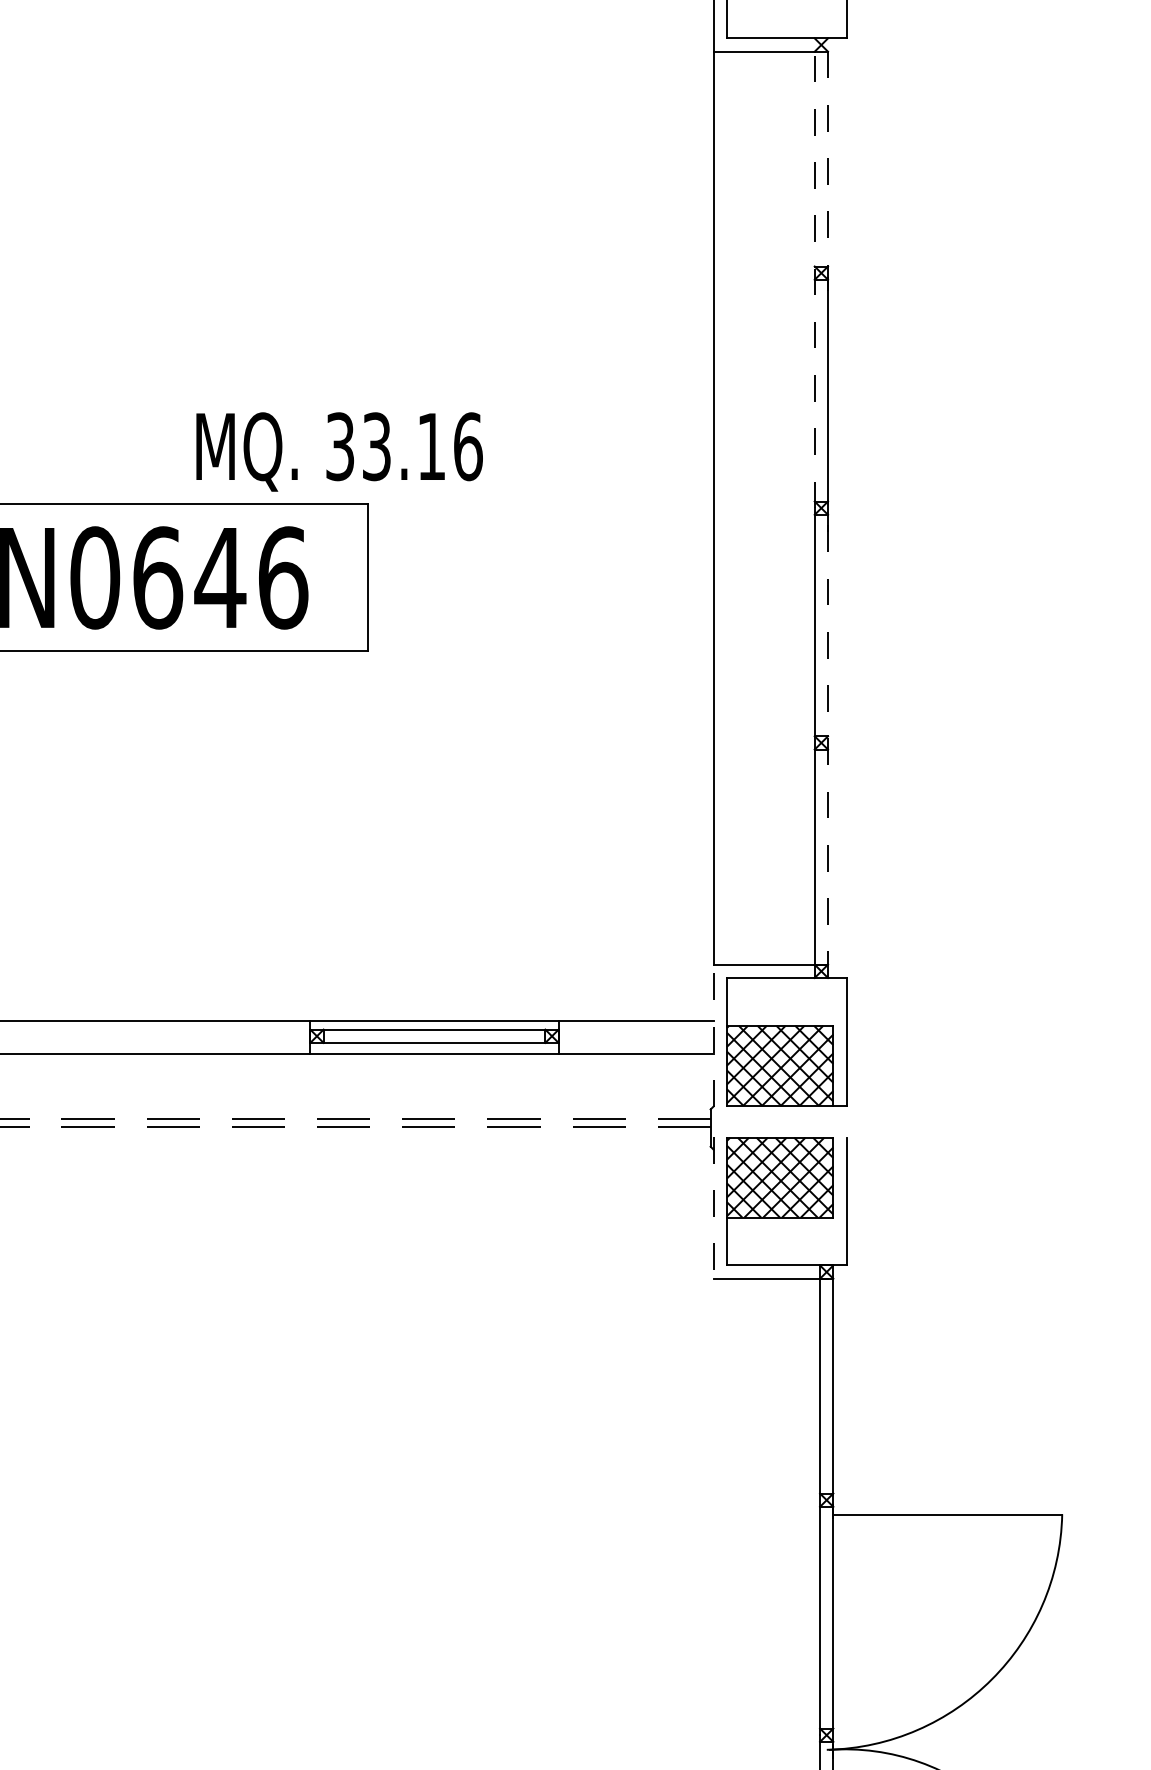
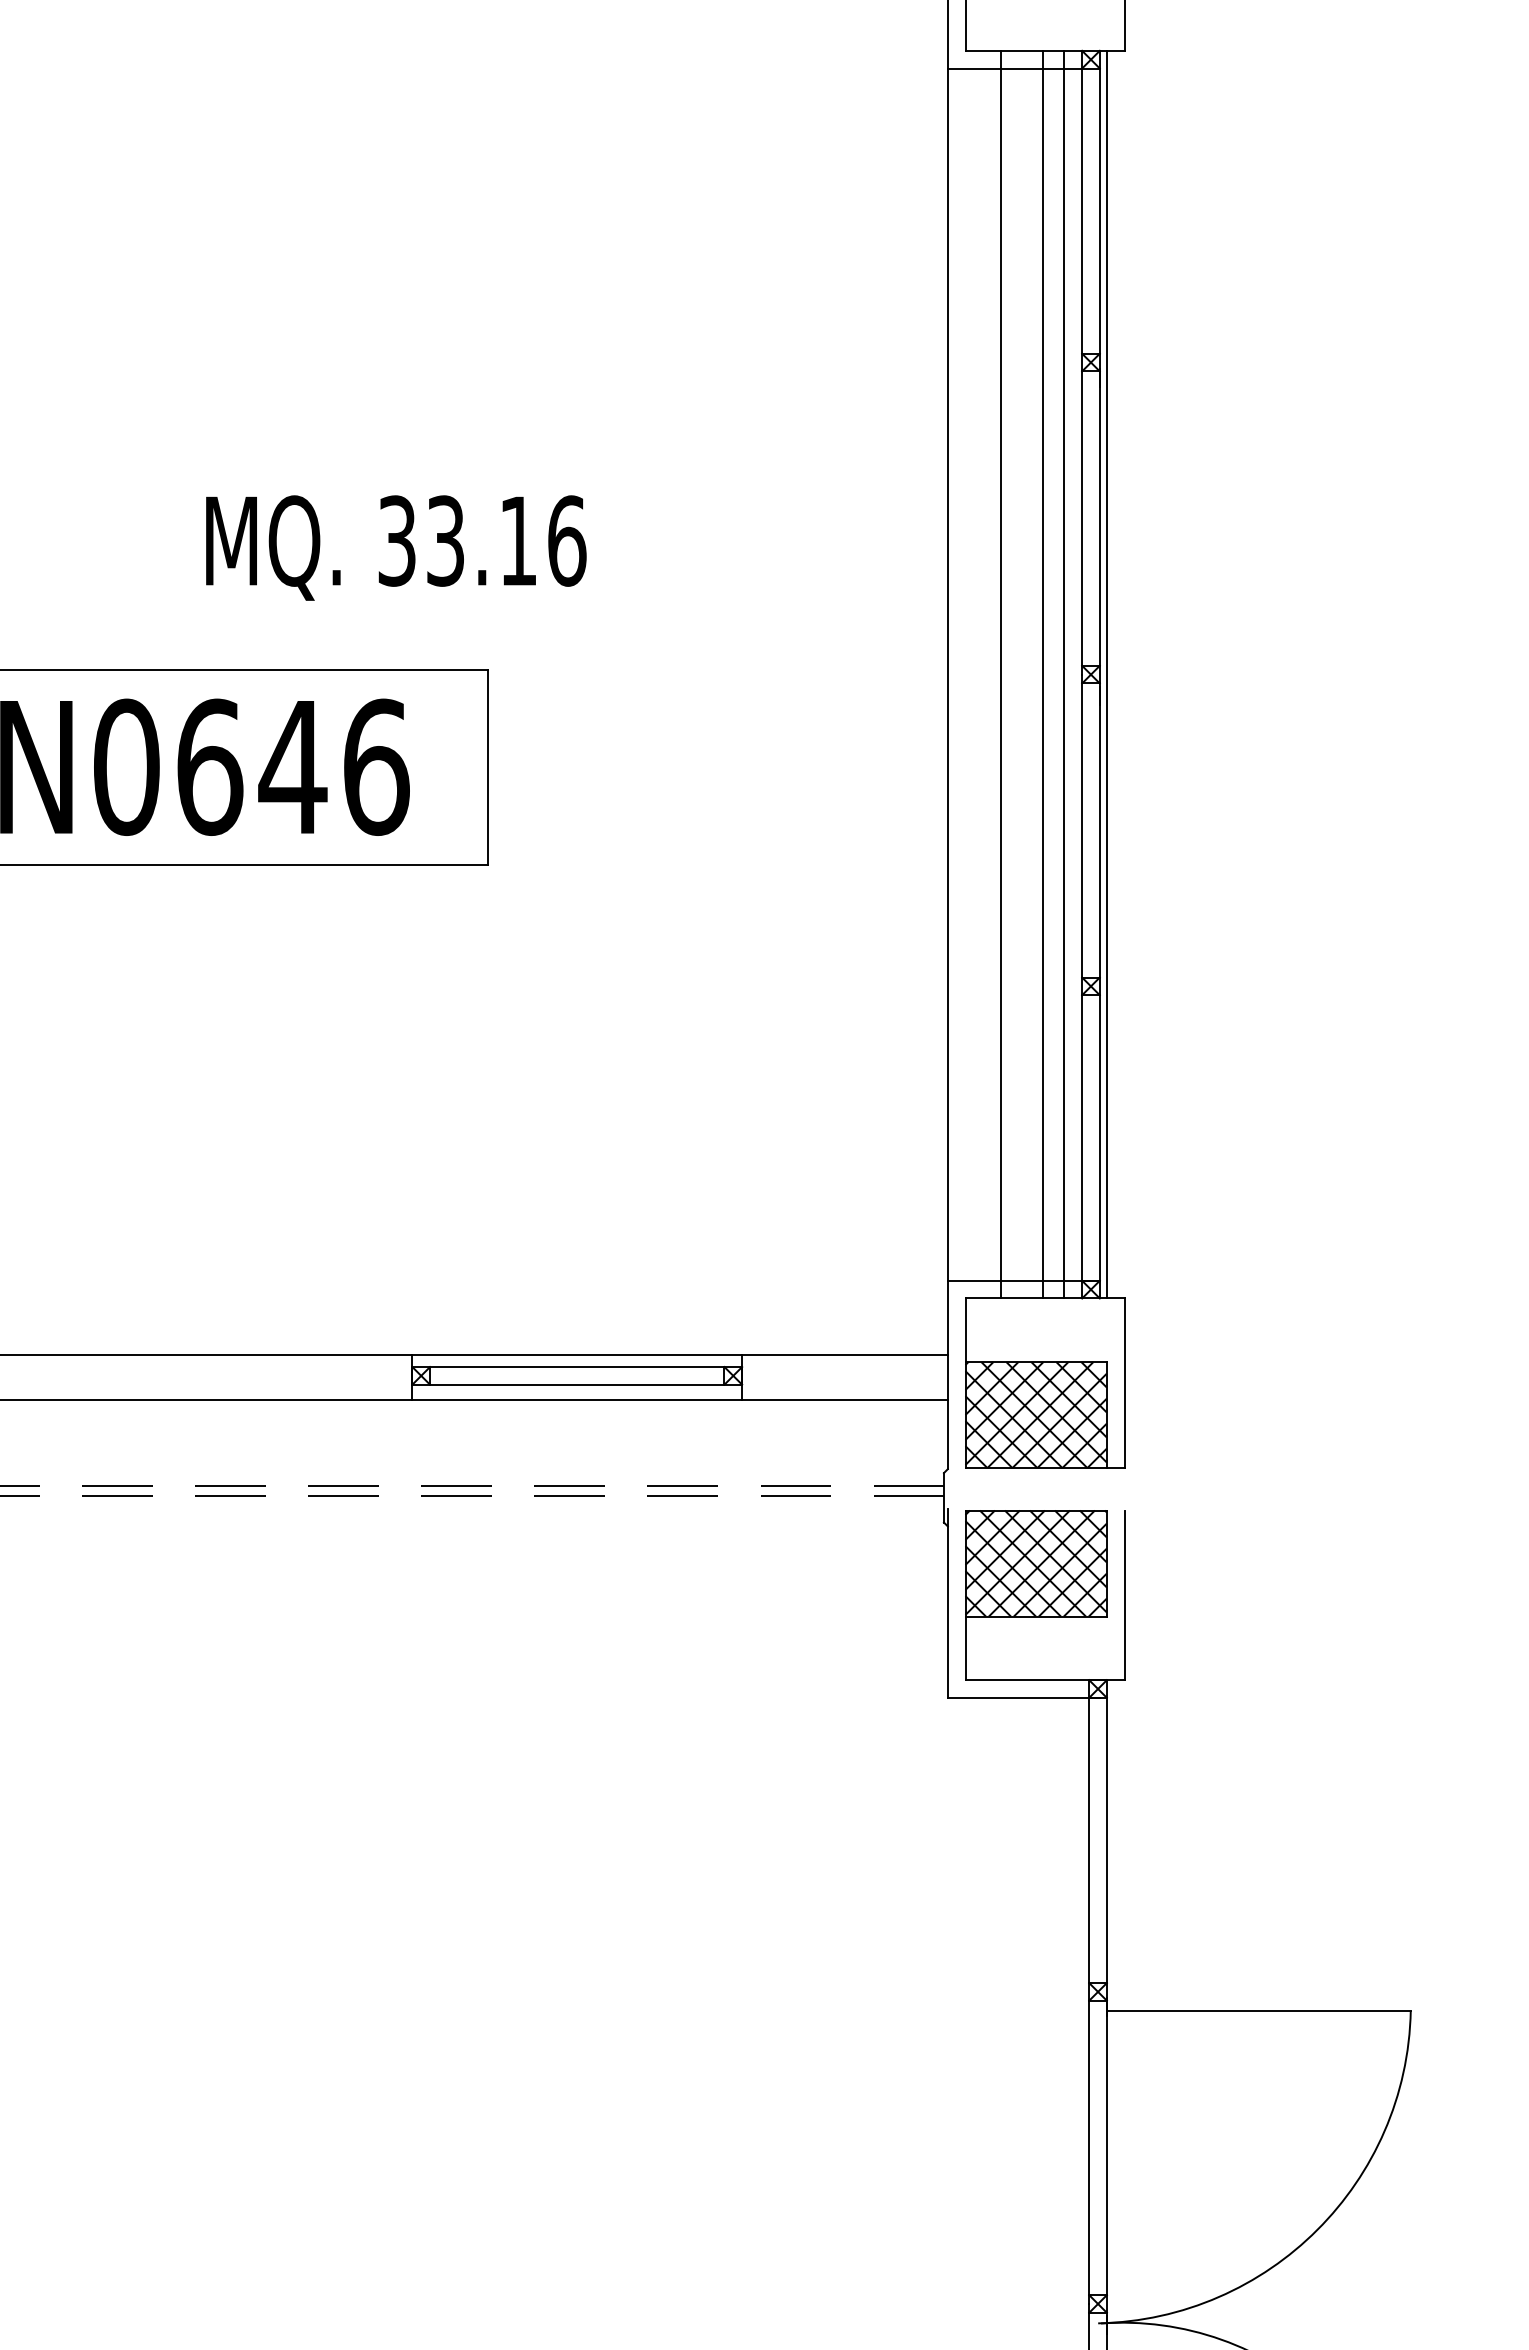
line: (827, 164) -> (1099, 218), dashed -> solid
line: (814, 273) -> (1082, 362), dashed -> solid
text: (339, 451) -> (396, 547), moved
line: (753, 508) -> (1000, 674), added
line: (785, 508) -> (1043, 674), added
line: (801, 508) -> (1064, 674), added
line: (833, 508) -> (1106, 674), added
line: (827, 747) -> (1099, 992), dashed -> solid
line: (713, 1035) -> (947, 1374), dashed -> solid
line: (713, 1208) -> (947, 1604), dashed -> solid

